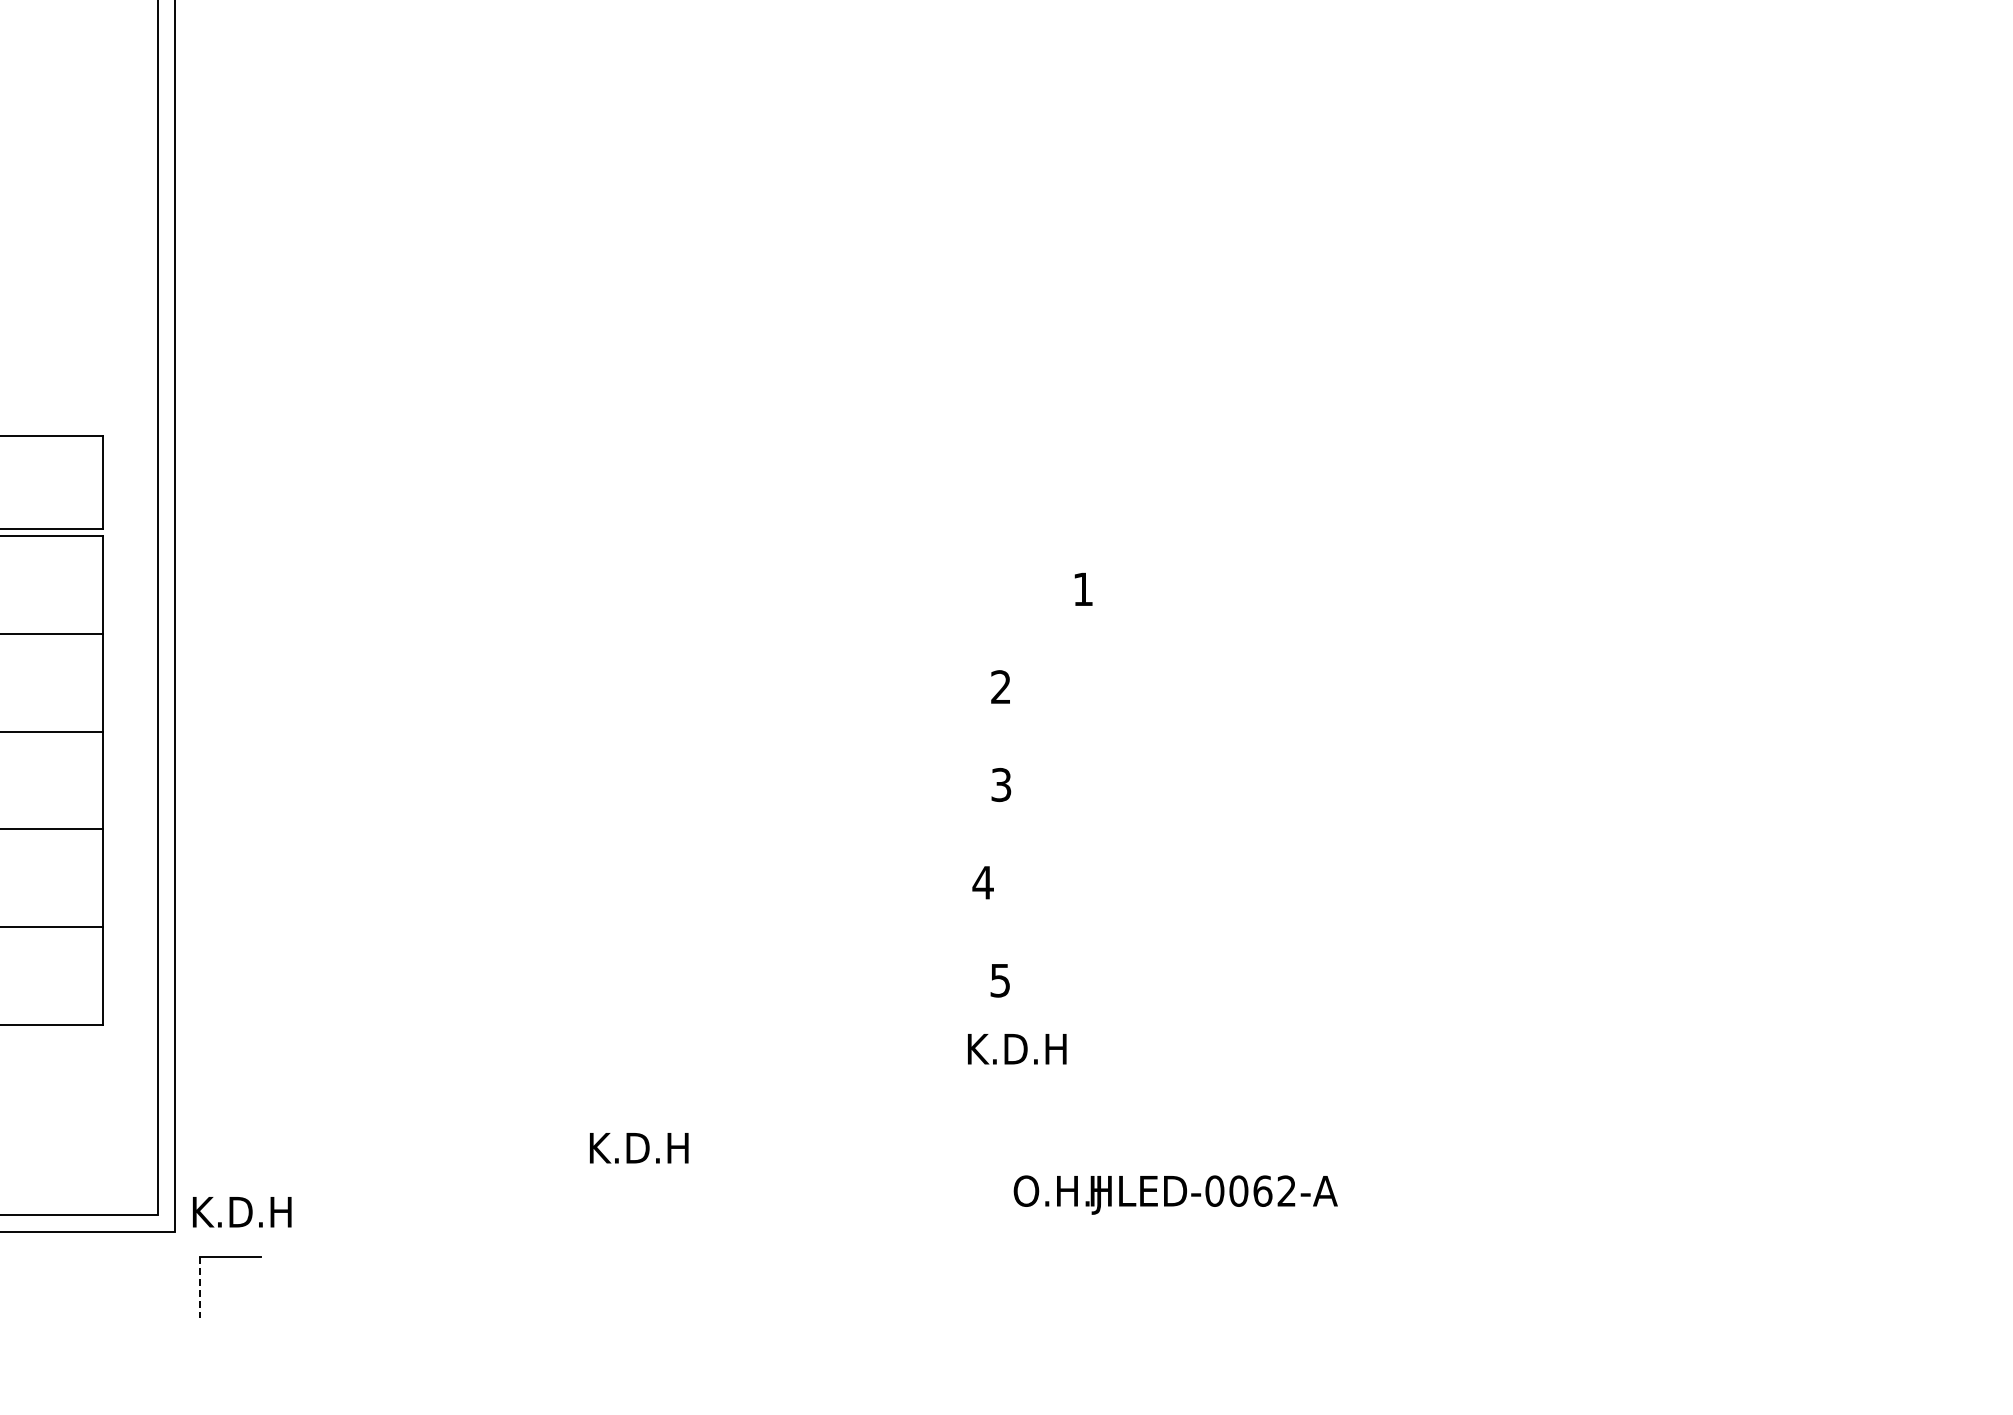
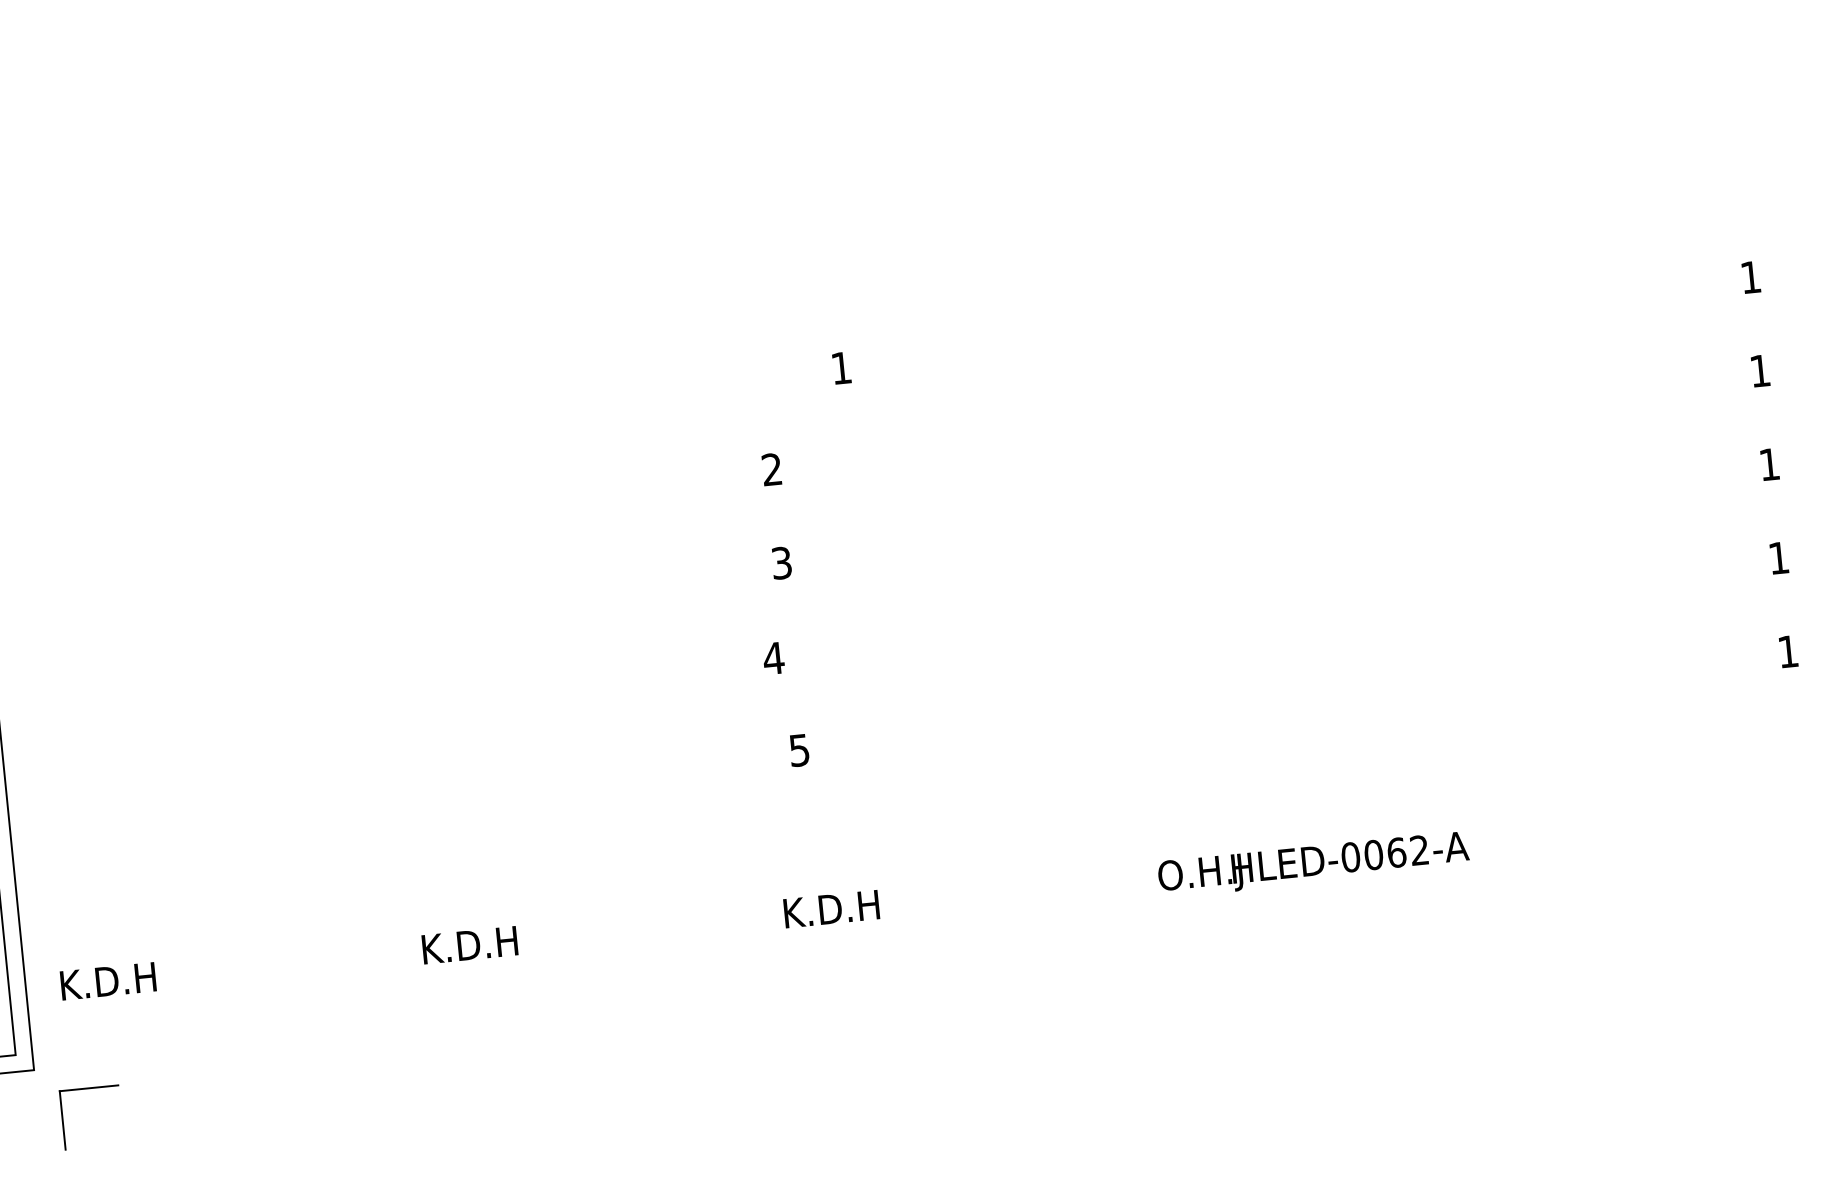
text: (1017, 1049) -> (831, 909), moved
text: (1175, 1194) -> (1313, 864), moved
text: (242, 1212) -> (108, 981), moved
line: (199, 1287) -> (62, 1120), dashed -> solid

